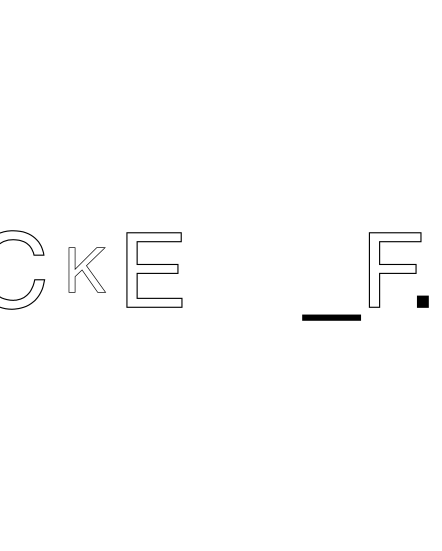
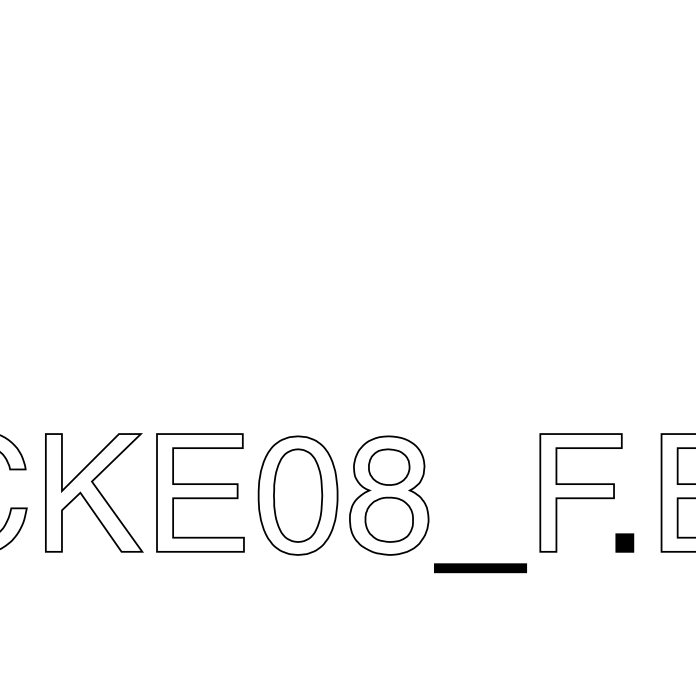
part: (87, 269) -> (94, 492), size x1.67
part: (244, 271) -> (342, 495), added

